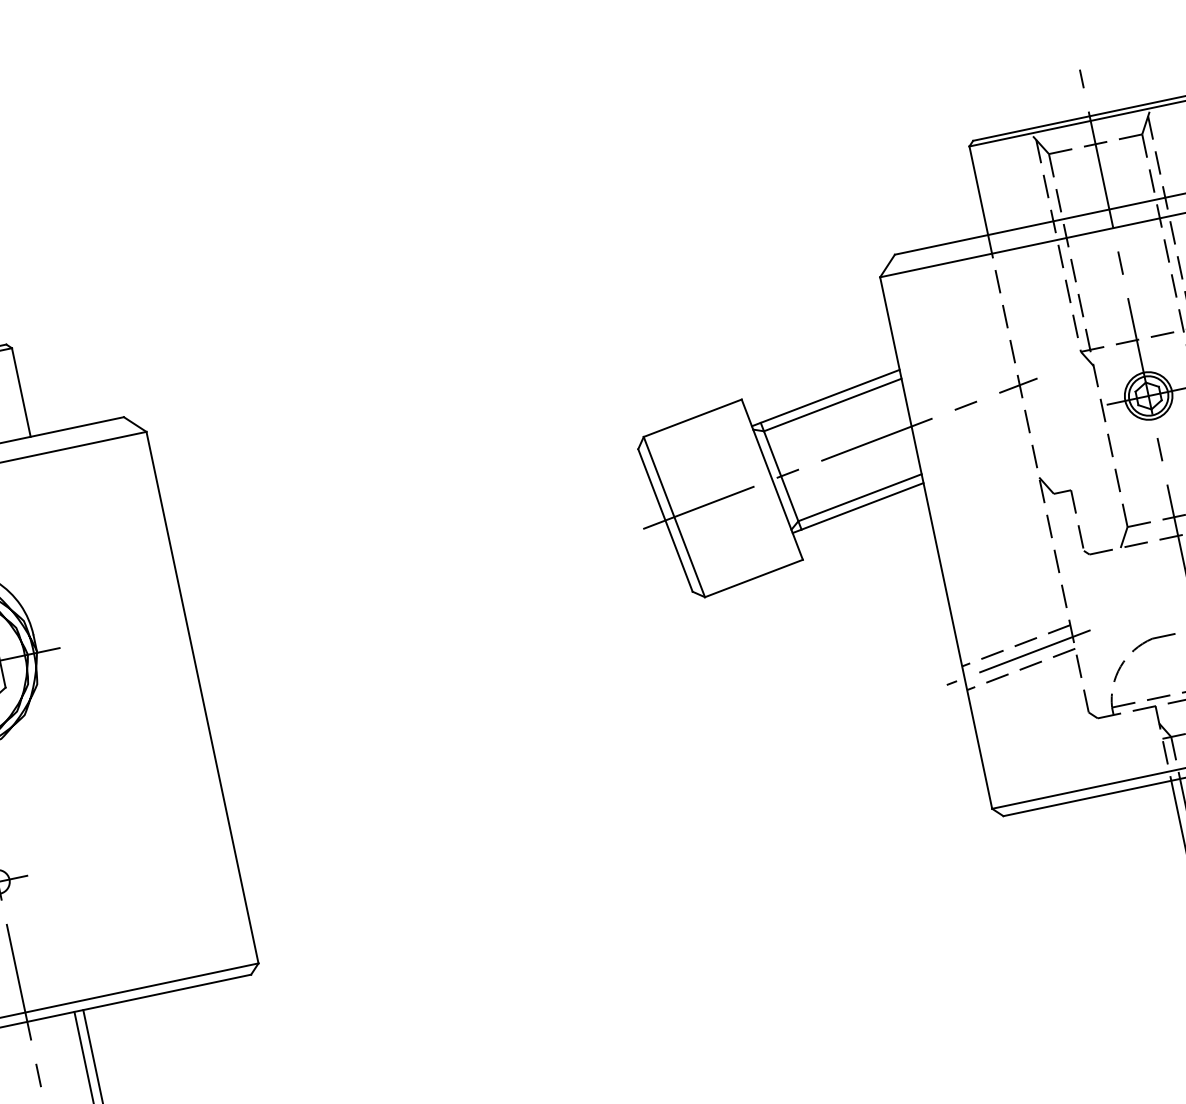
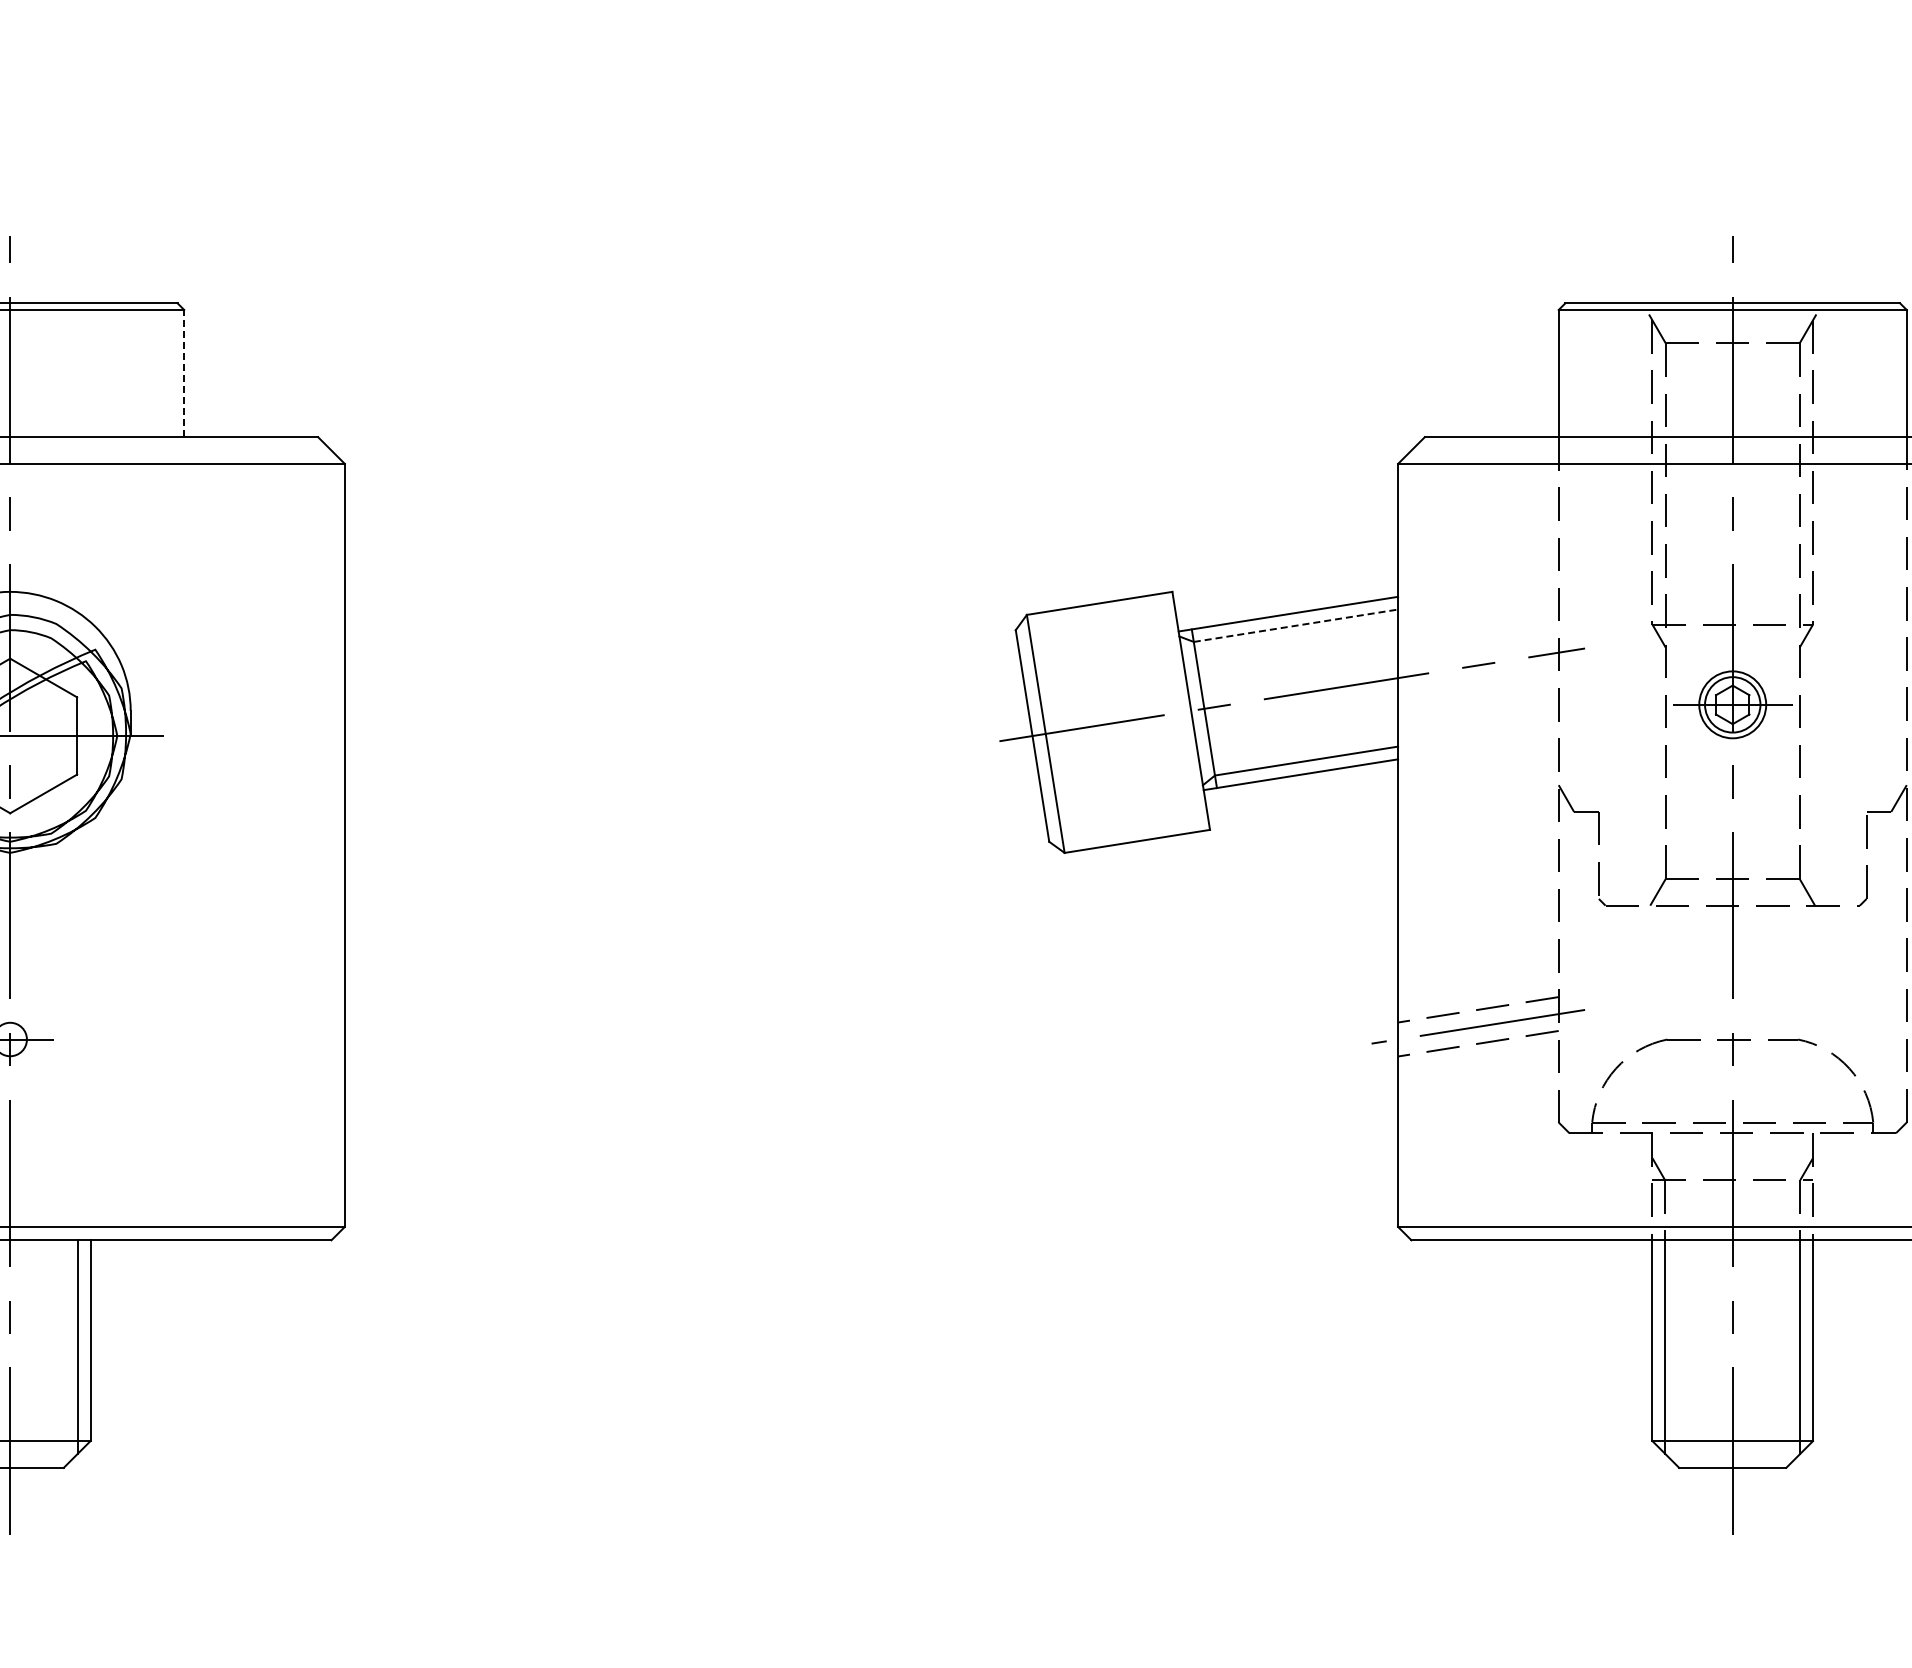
line: (21, 392) -> (184, 373), solid -> dashed
line: (833, 404) -> (1296, 625), solid -> dashed

